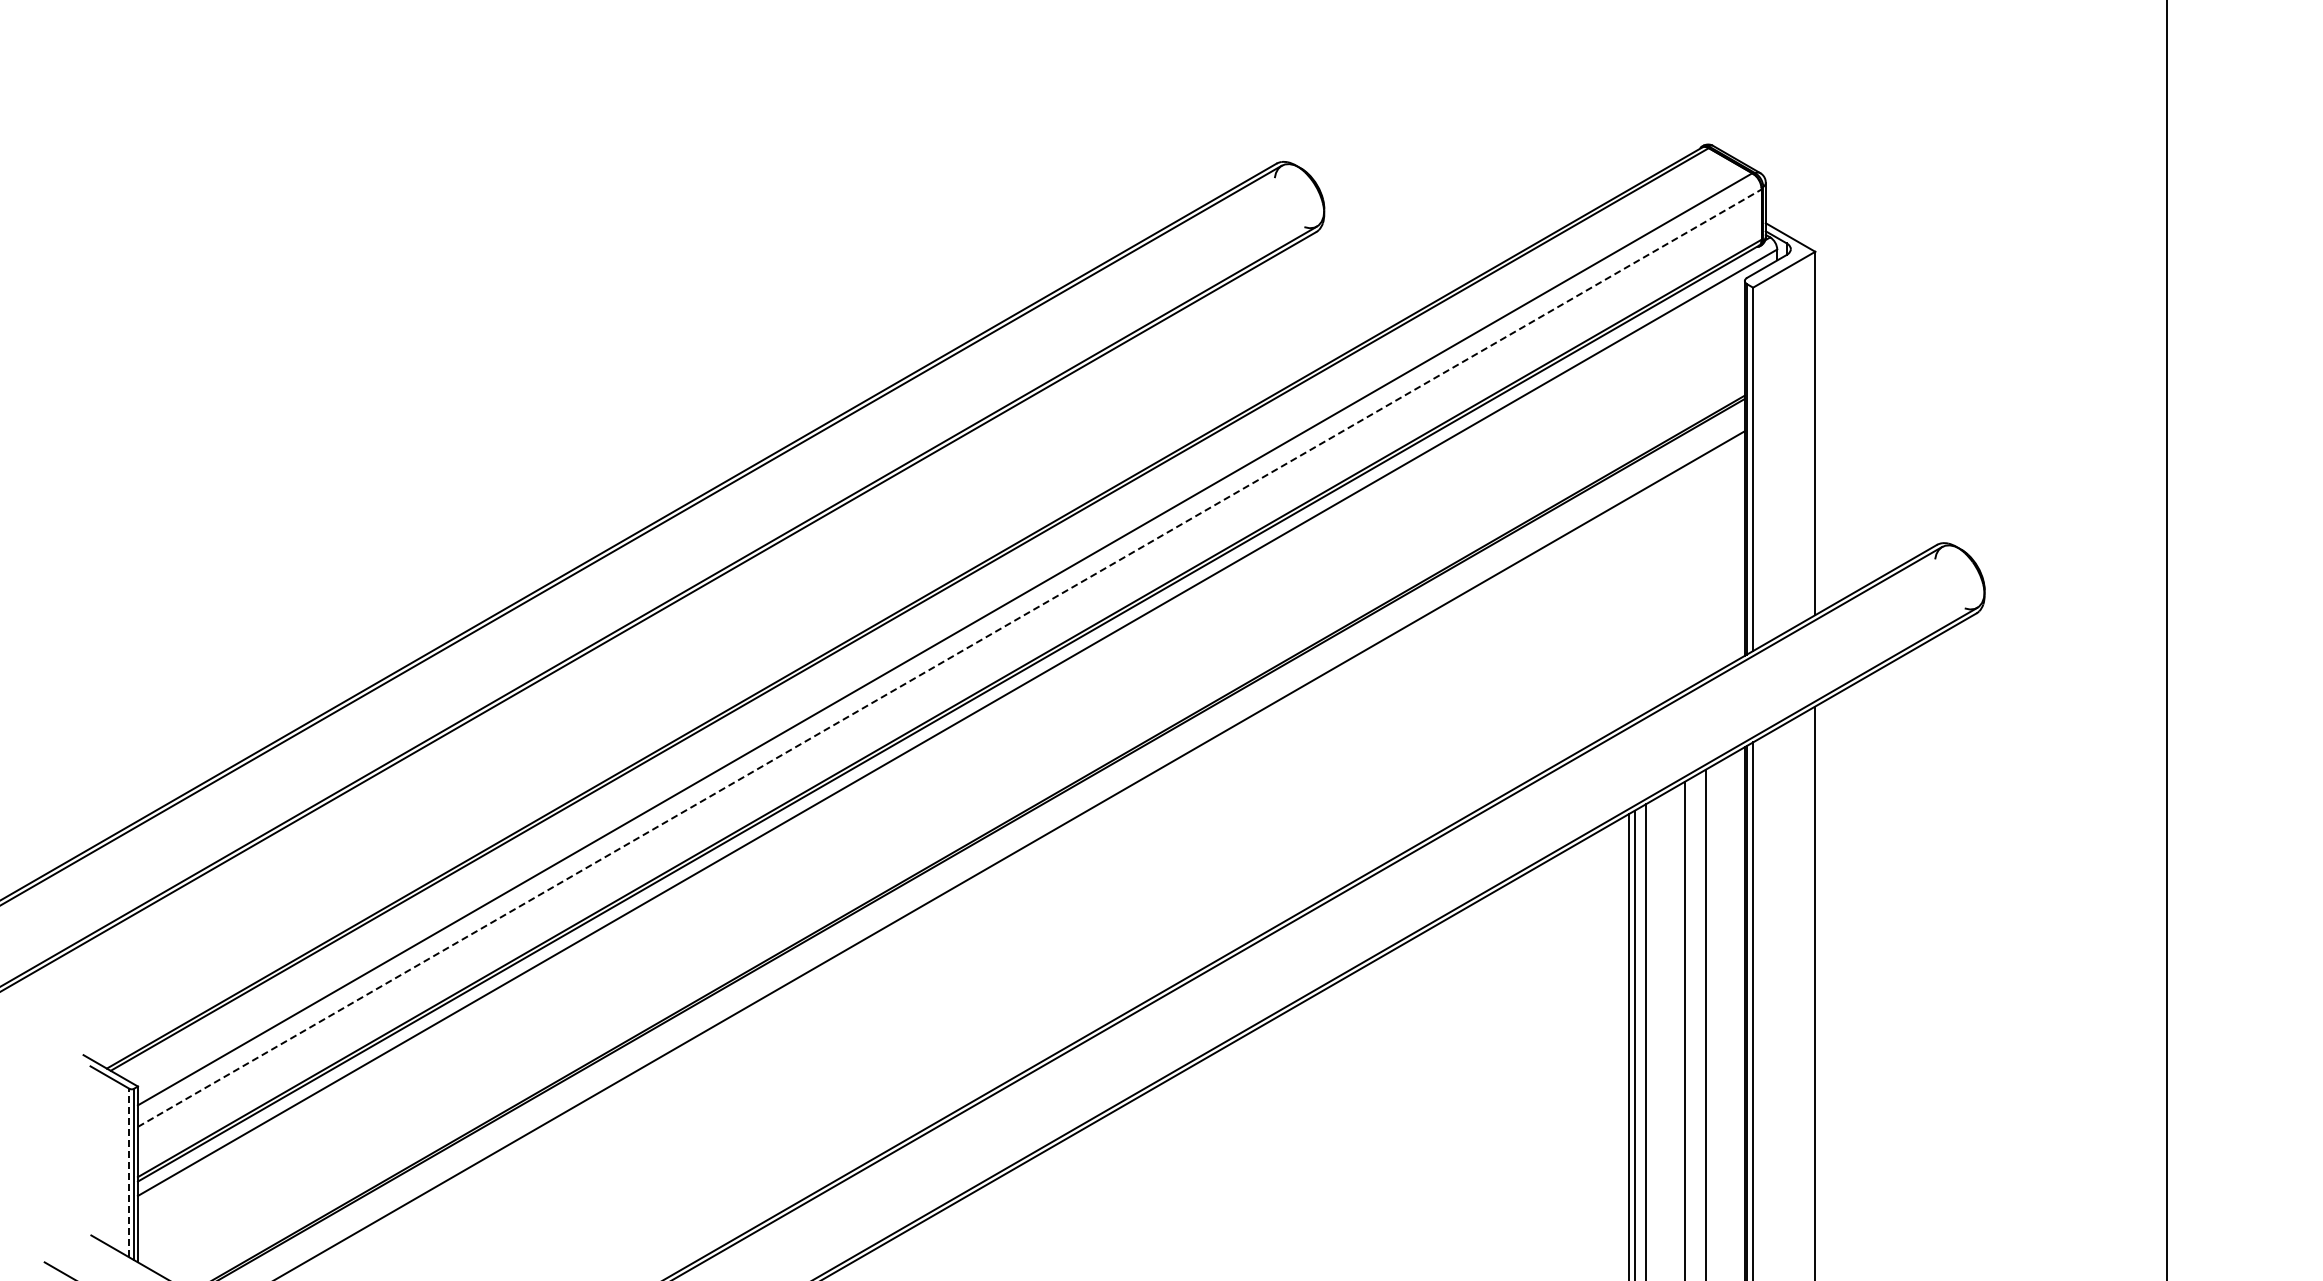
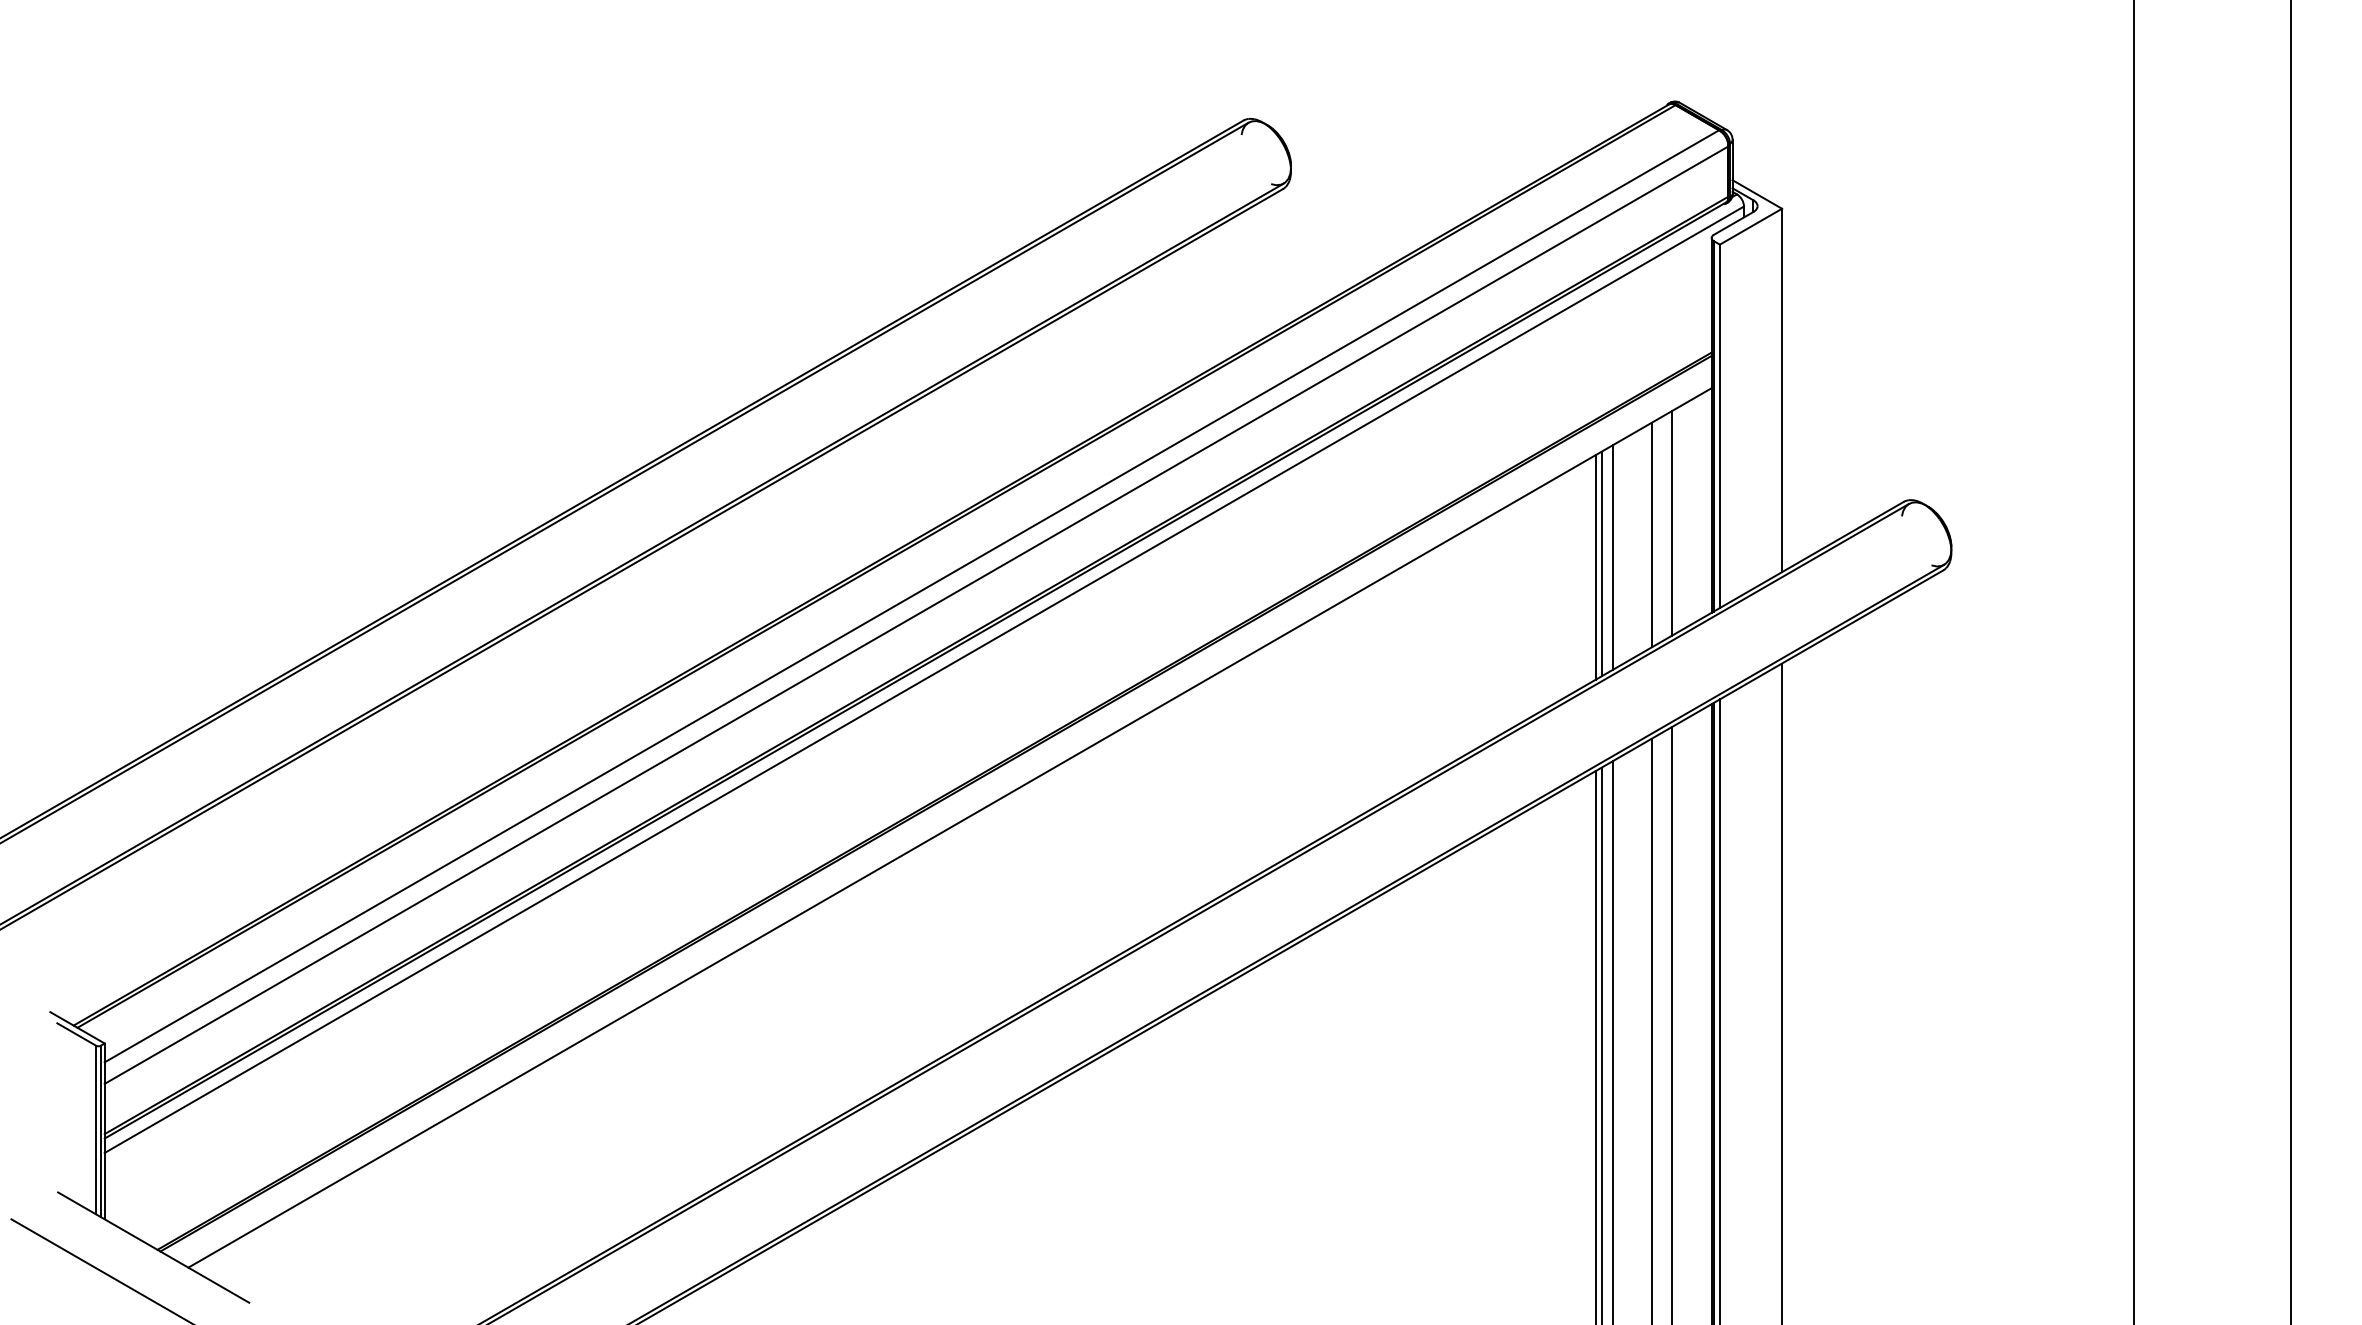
line: (1705, 565) -> (1672, 522), added
line: (1685, 577) -> (1652, 534), added
line: (1645, 600) -> (1612, 557), added
line: (1634, 606) -> (1601, 563), added
line: (1628, 610) -> (1595, 567), added
line: (950, 657) -> (917, 614), dashed -> solid
line: (129, 1172) -> (96, 1129), dashed -> solid

